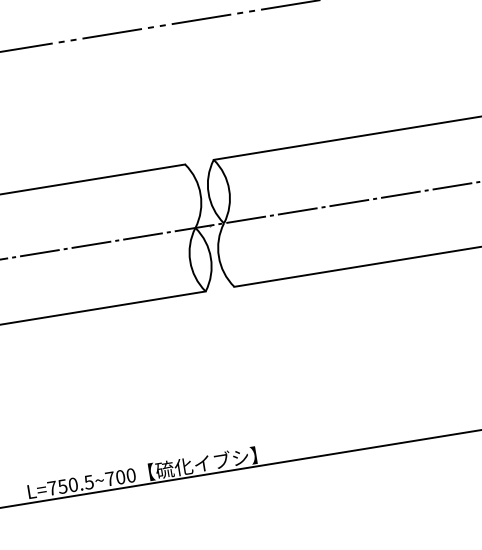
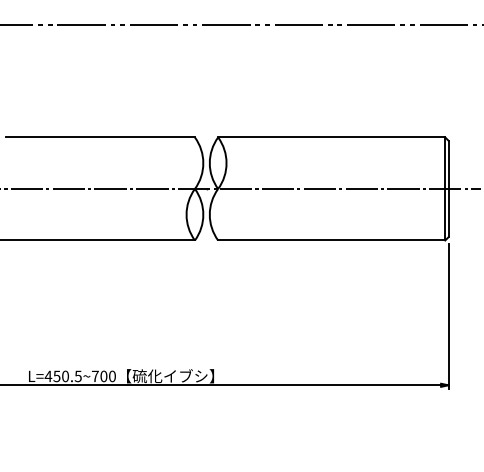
text: (52, 487) -> (48, 375), L=750.5~700 -> L=450.5~700

